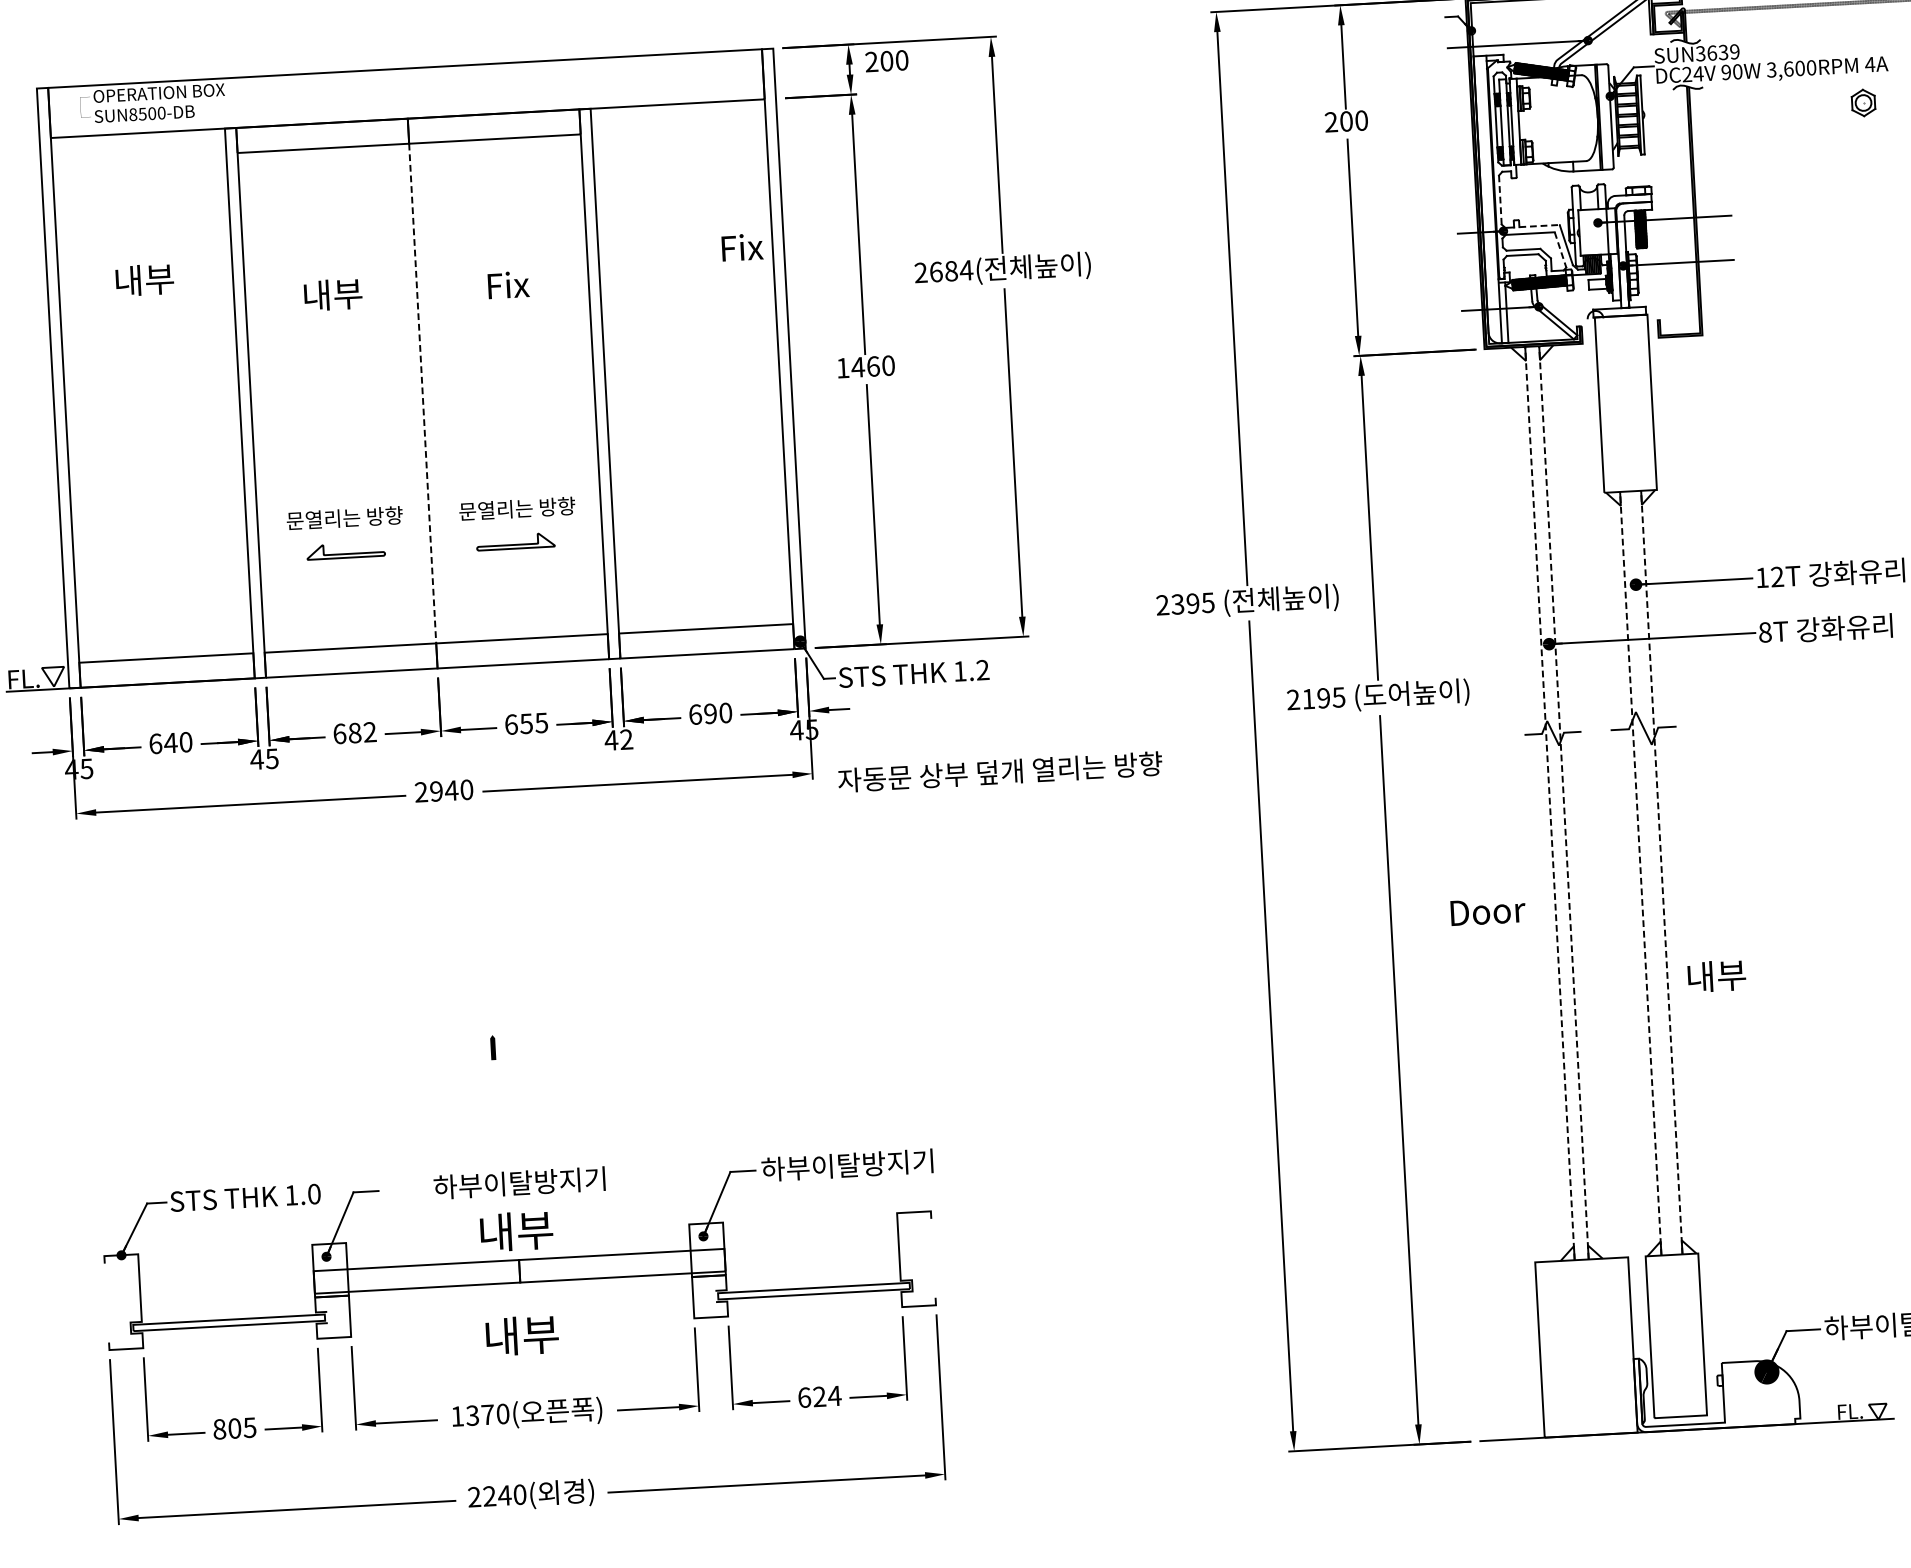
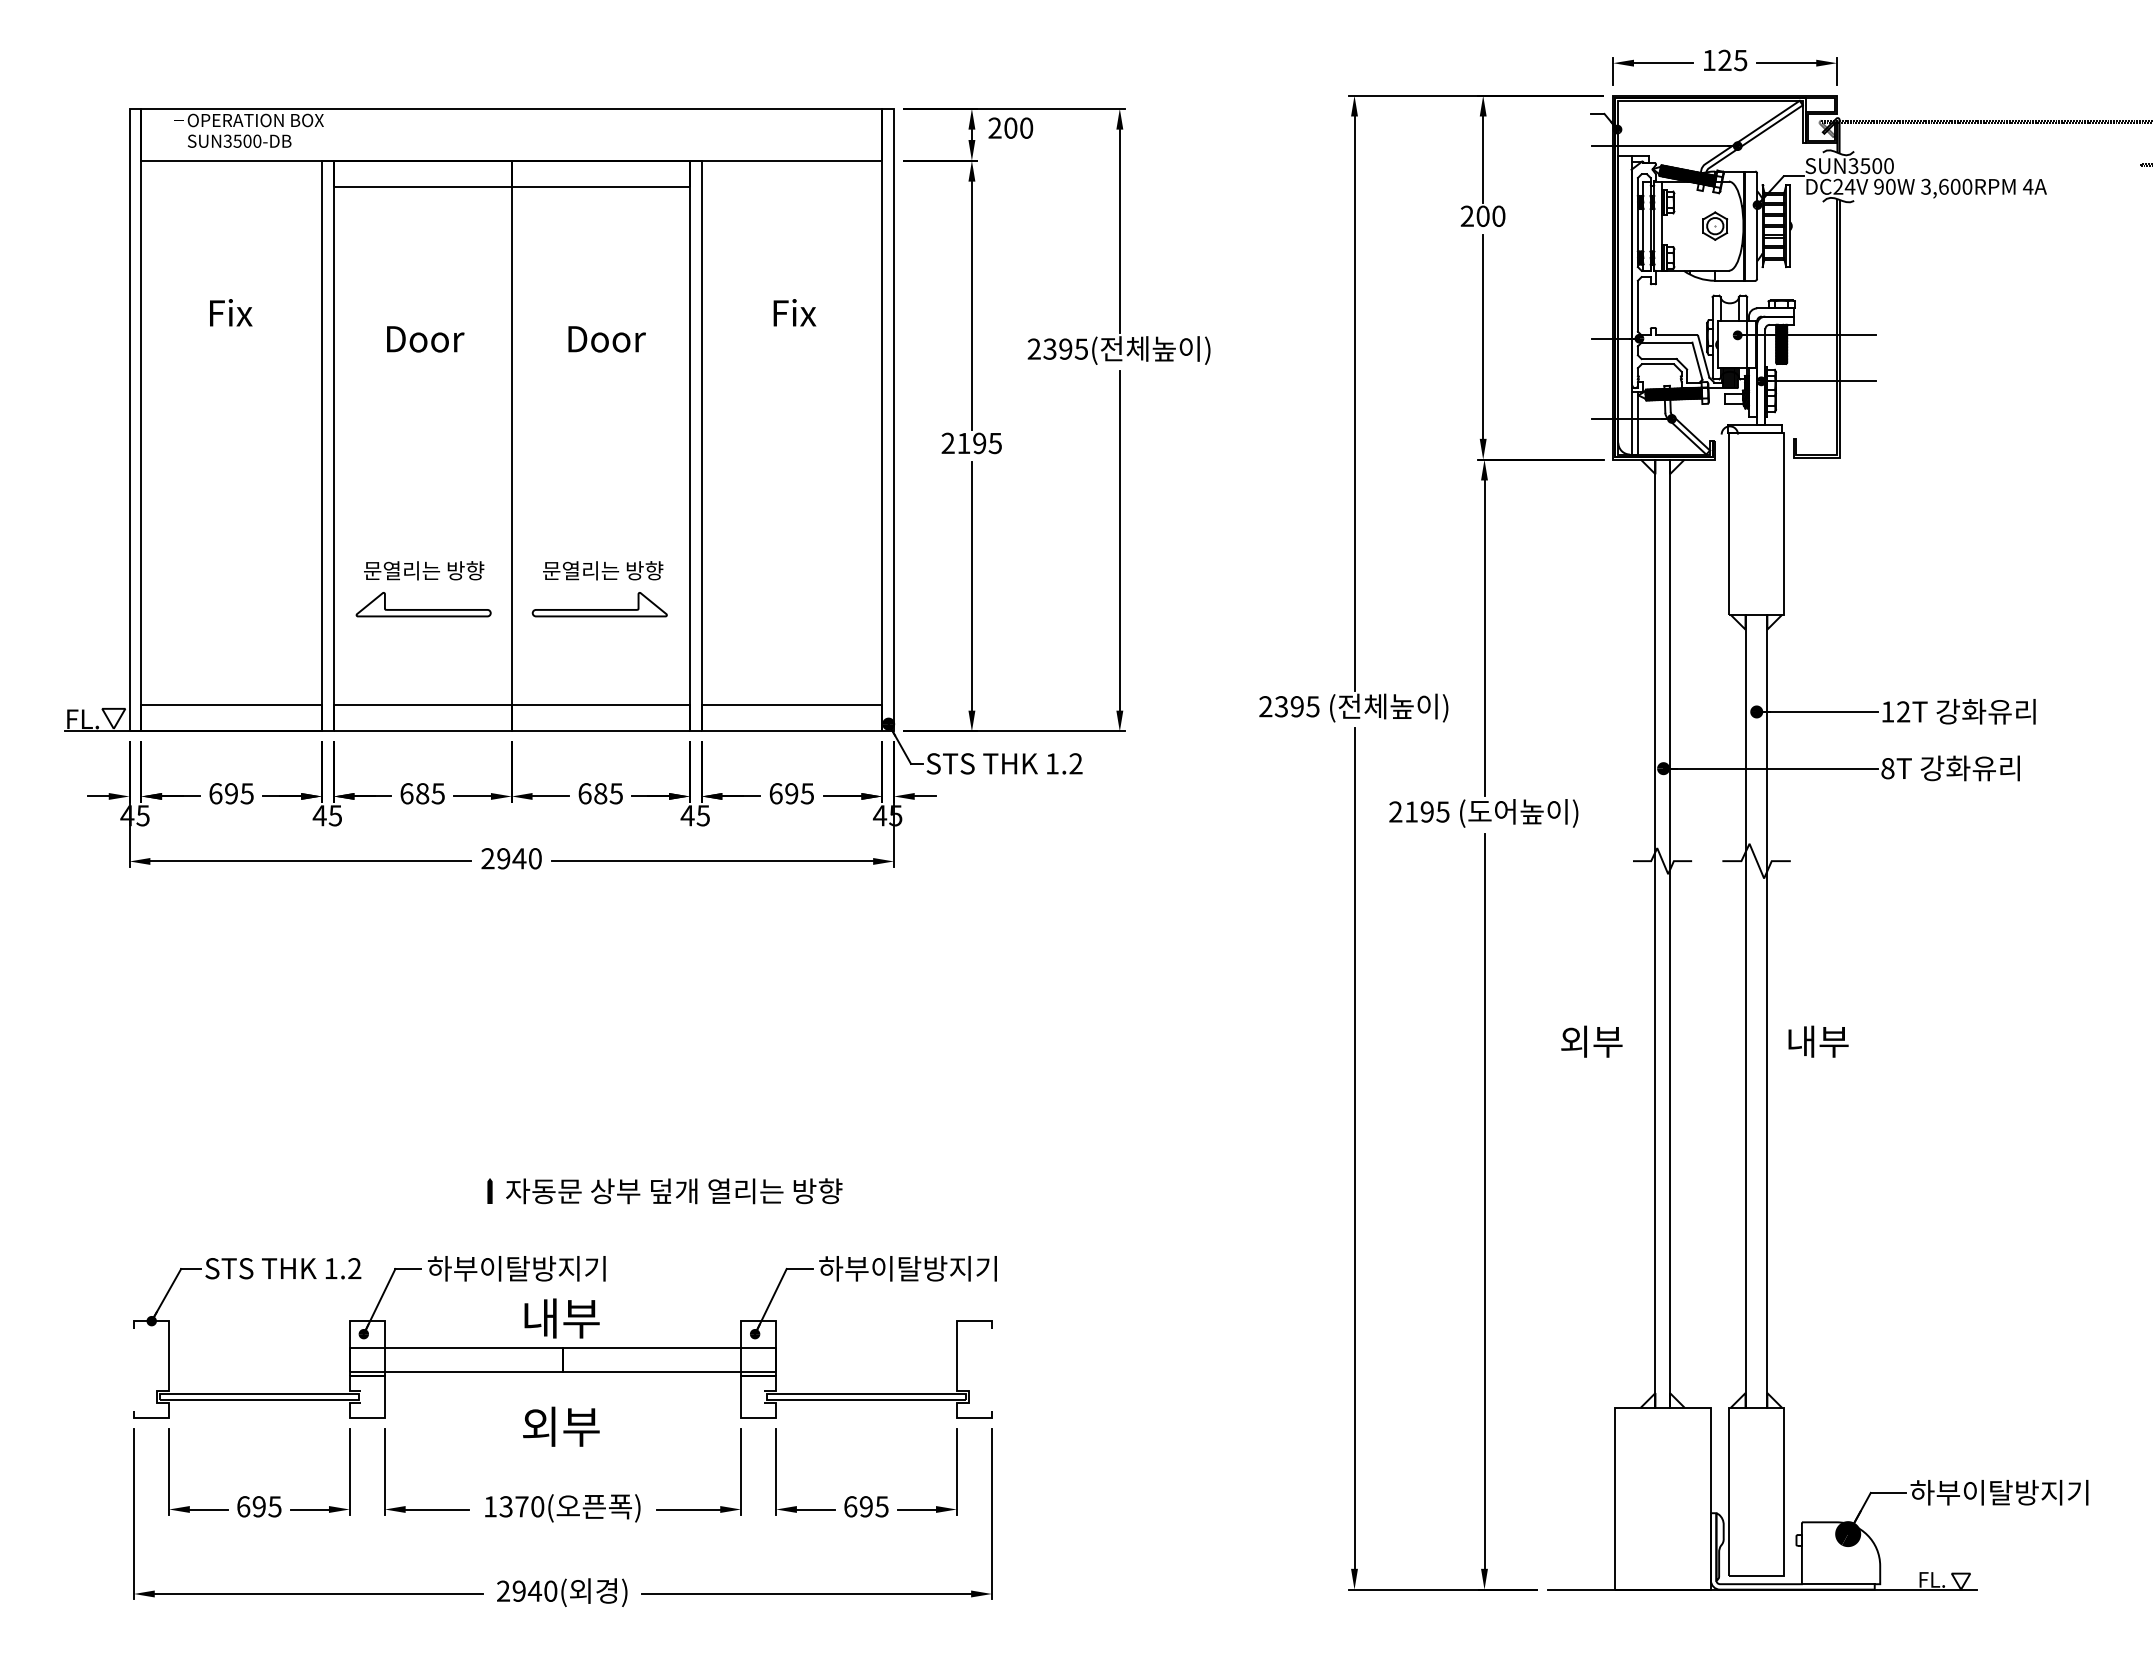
text: (1722, 52) -> (1876, 166), SUN3639 -> SUN3500
part: (1863, 102) -> (1715, 225), moved
text: (132, 113) -> (227, 140), SUN8500-DB -> SUN3500-DB
line: (1499, 200) -> (1637, 306), dashed -> solid
line: (1539, 226) -> (1676, 335), dashed -> solid
text: (742, 247) -> (794, 312), moved
line: (1560, 250) -> (1697, 361), dashed -> solid
text: (951, 270) -> (1065, 348), 2684( -> 2395(
text: (144, 280) -> (230, 313), 내부 -> Fix
text: (508, 284) -> (606, 338), Fix -> Door
text: (333, 294) -> (425, 338), 내부 -> Door
text: (865, 367) -> (971, 443), 1460 -> 2195
line: (422, 393) -> (511, 446), dashed -> solid
part: (515, 541) -> (599, 604), size x1.67
part: (345, 550) -> (423, 604), size x1.67
text: (725, 712) -> (807, 793), 690 -> 695
text: (526, 723) -> (600, 793), 655 -> 685
text: (369, 732) -> (437, 793), 682 -> 685
text: (625, 739) -> (702, 815), 42 -> 45
text: (177, 742) -> (238, 793), 640 -> 695
text: (1000, 772) -> (674, 1191), moved
line: (1564, 802) -> (1670, 933), dashed -> solid
line: (1549, 803) -> (1655, 933), dashed -> solid
line: (1661, 871) -> (1767, 1010), dashed -> solid
line: (1640, 872) -> (1745, 1010), dashed -> solid
text: (1488, 911) -> (1585, 1041), Door -> 외부
text: (1716, 976) -> (1818, 1041), moved
line: (492, 1047) -> (489, 1190), moved
text: (519, 1182) -> (516, 1268), moved
text: (314, 1194) -> (354, 1268), 1.0 -> 1.2
text: (500, 1336) -> (539, 1426), 내부 -> 외부
text: (827, 1396) -> (874, 1506), 624 -> 695
line: (1759, 1421) -> (1837, 1584), added
text: (227, 1428) -> (251, 1506), 805 -> 695
text: (488, 1496) -> (518, 1591), 2240( -> 2940(

